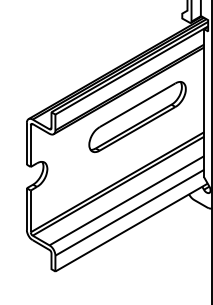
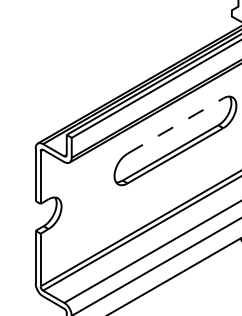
line: (137, 105) -> (175, 126), solid -> dashed

